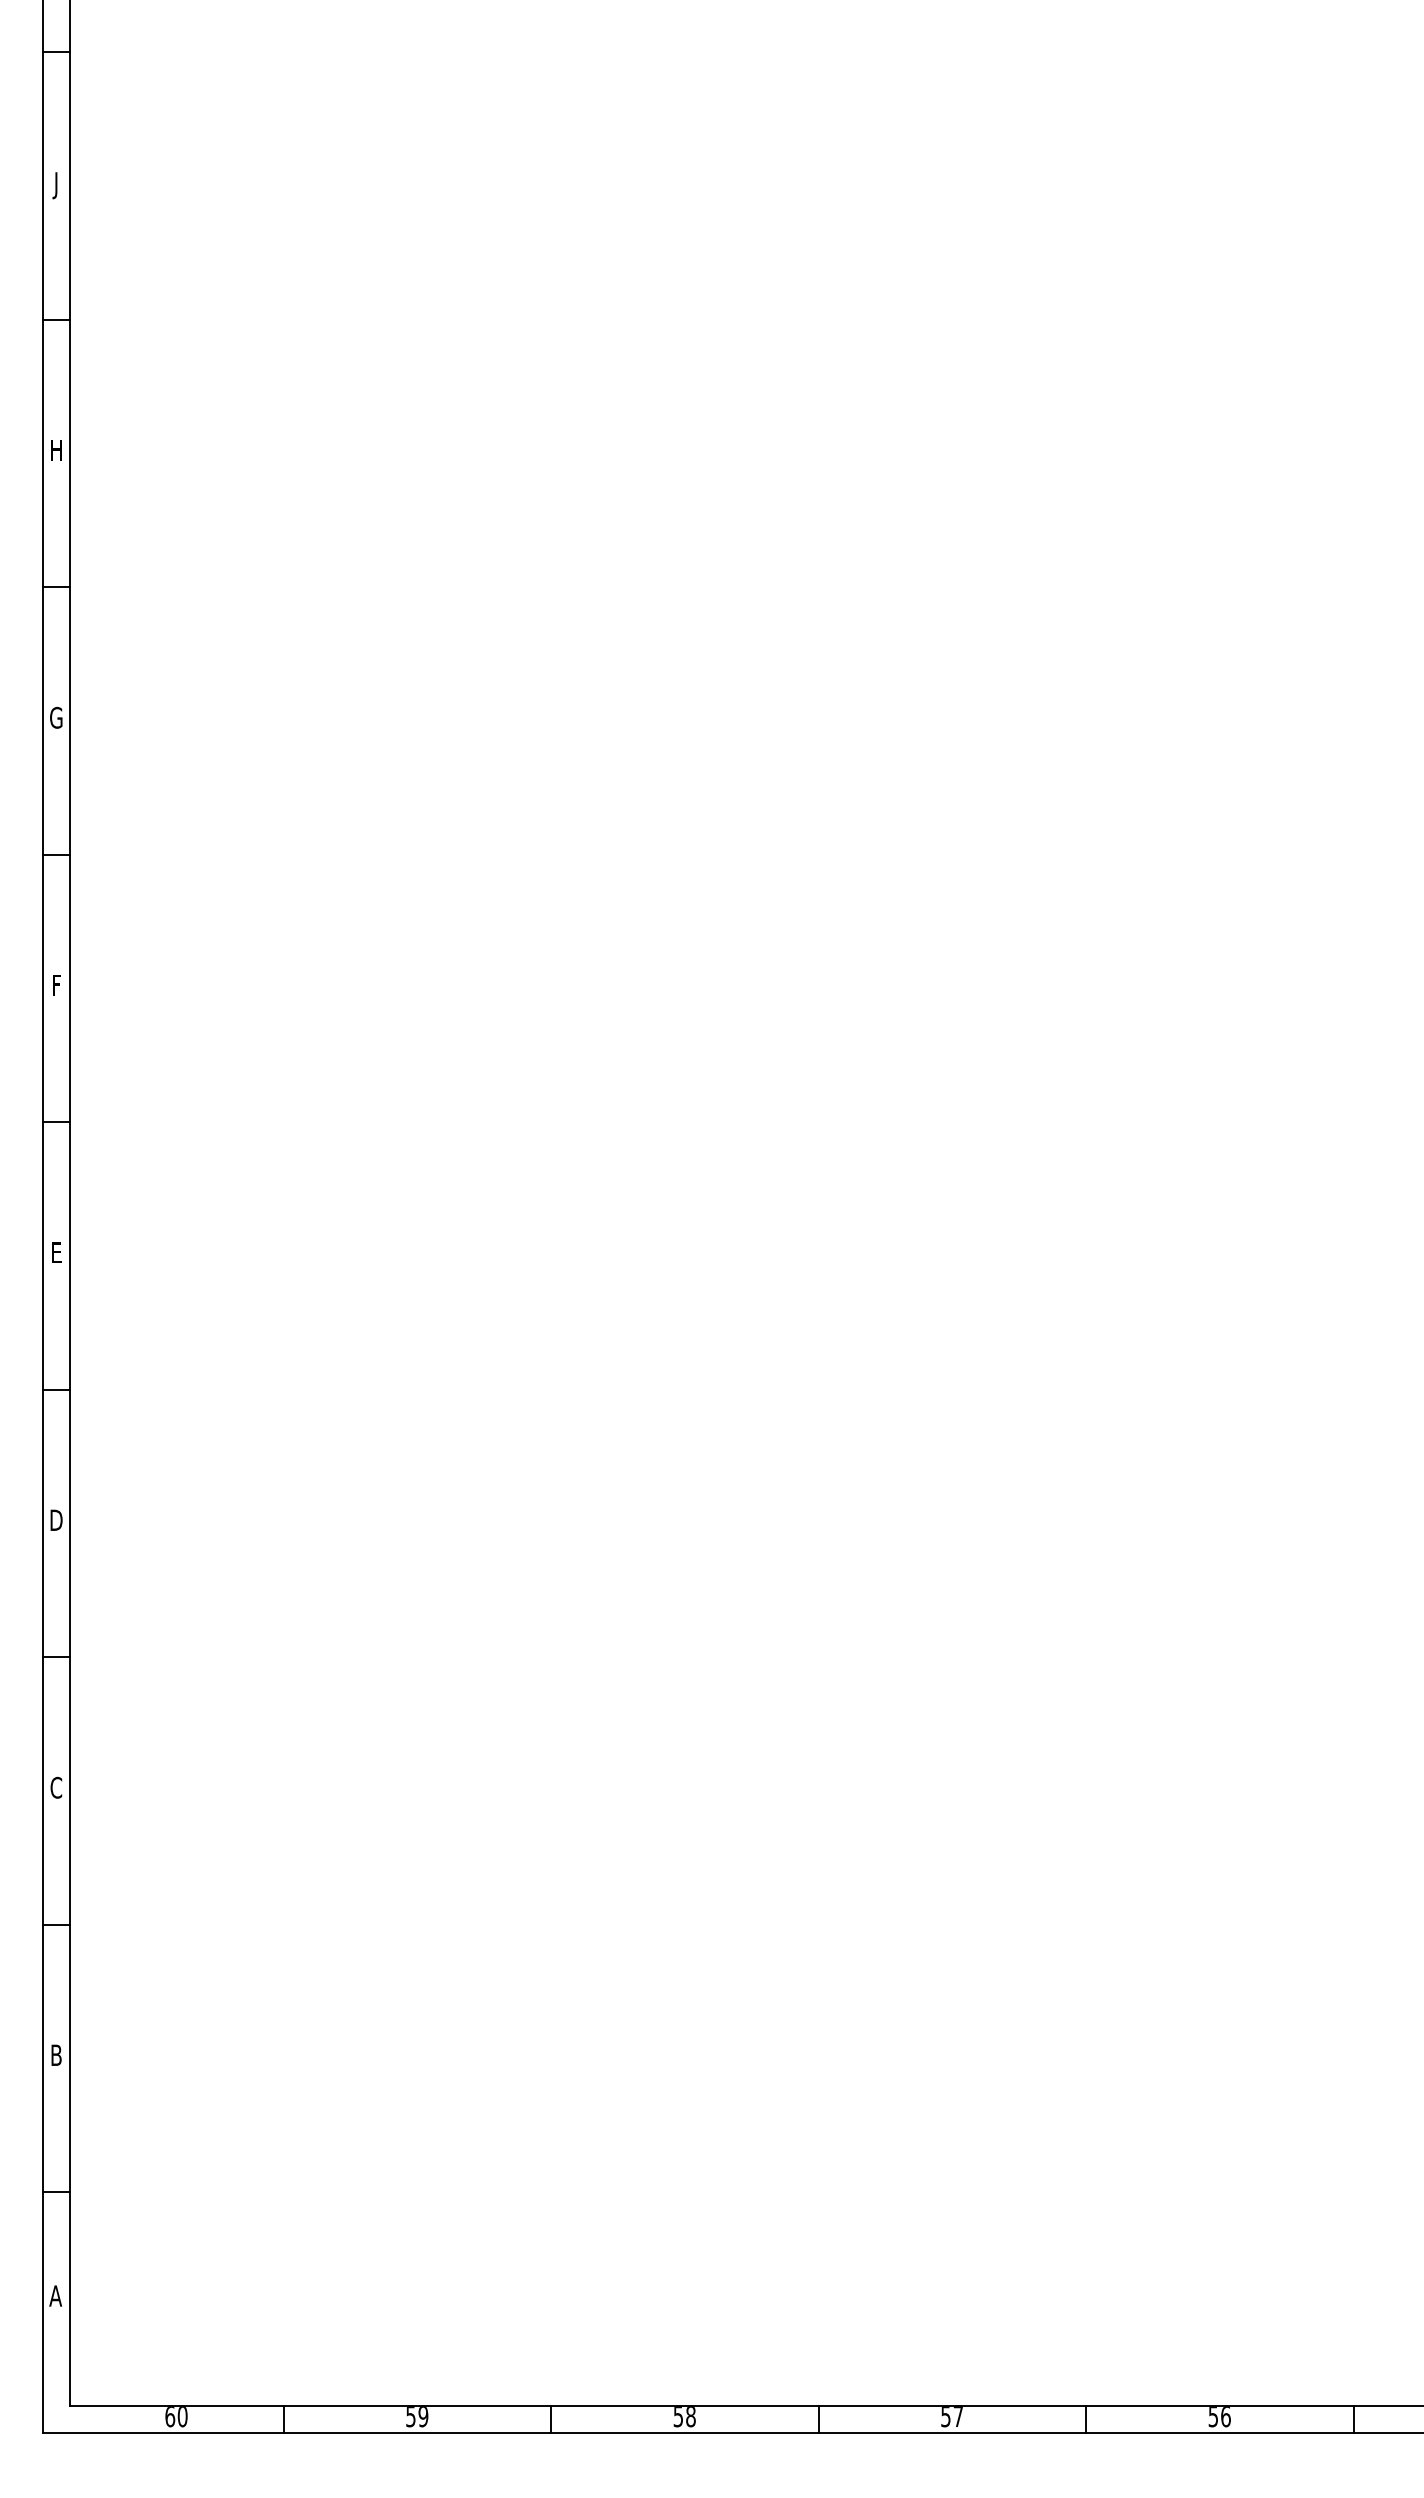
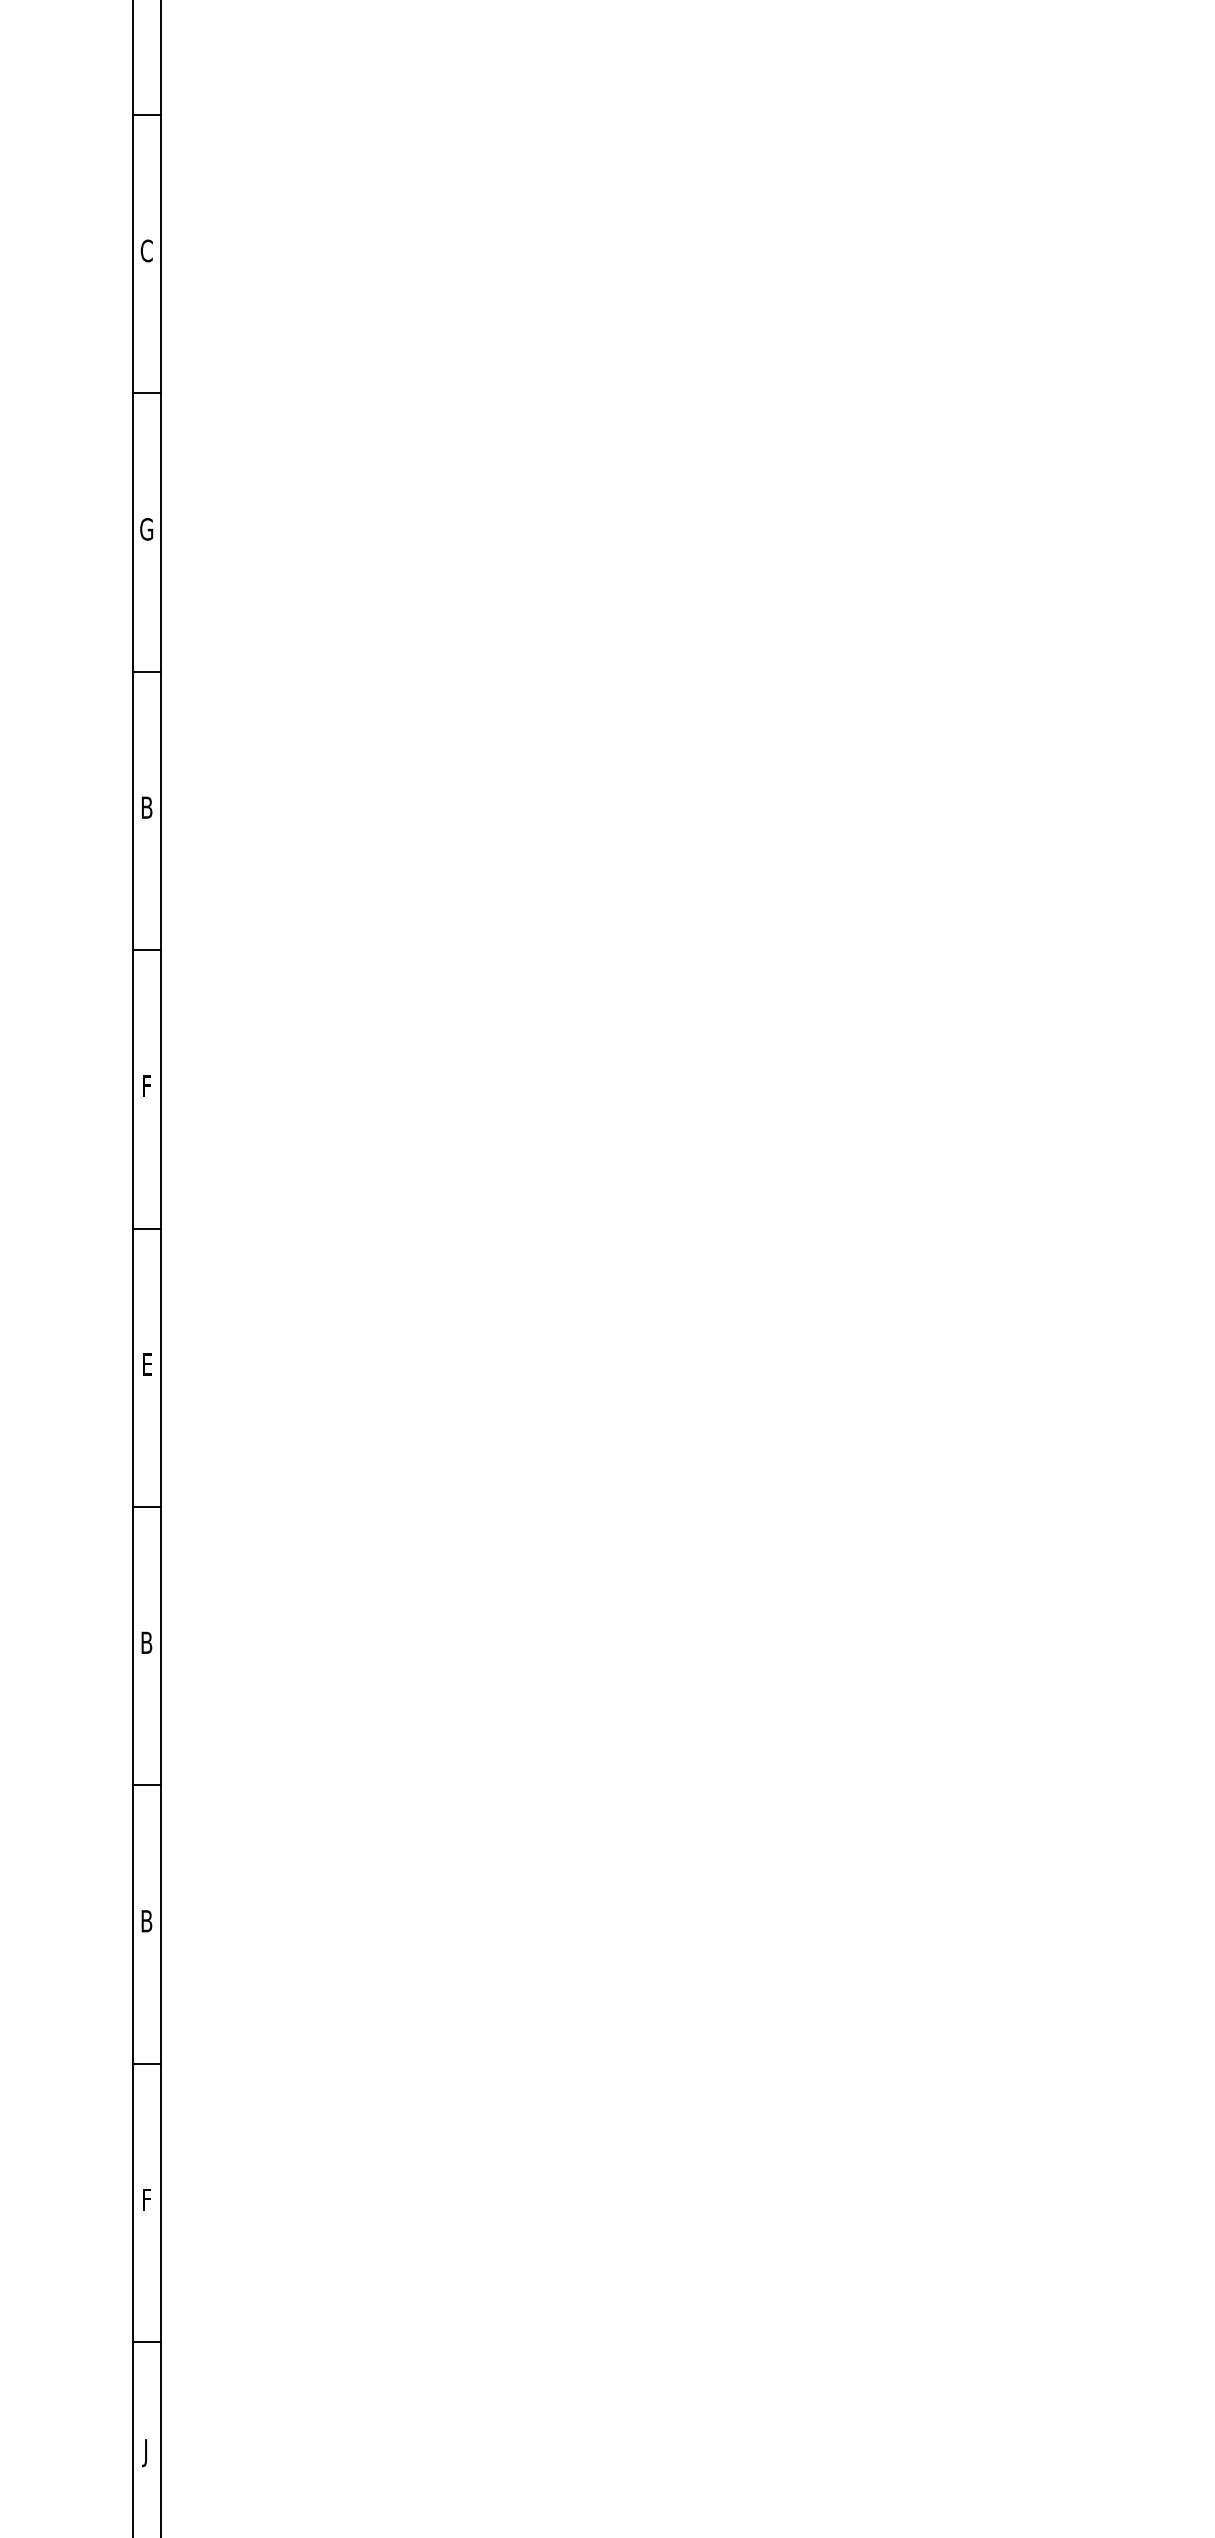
text: (56, 185) -> (146, 253), J -> C
text: (56, 450) -> (146, 529), H -> G
text: (56, 717) -> (146, 807), G -> B
text: (56, 1519) -> (146, 1642), D -> B
text: (56, 1787) -> (146, 1920), C -> B
text: (56, 2054) -> (146, 2198), B -> F
text: (55, 2298) -> (145, 2452), A -> J

